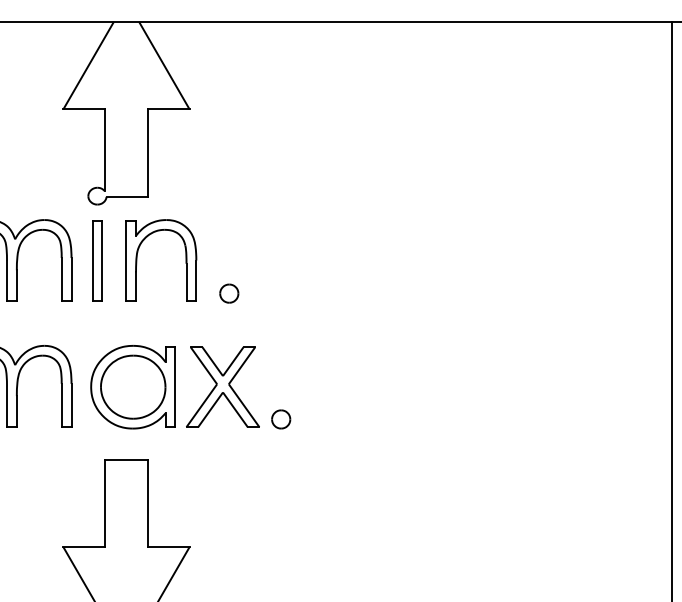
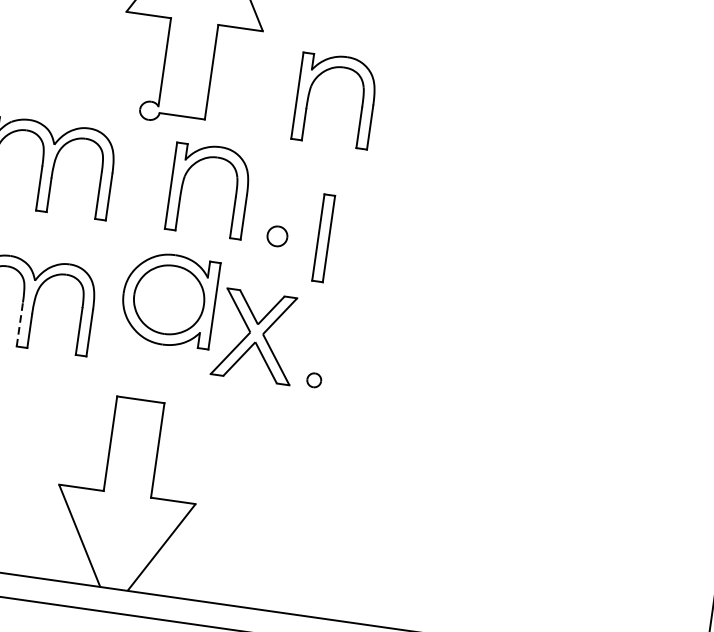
part: (240, 162) -> (309, 96), added
part: (97, 260) -> (323, 237), moved
part: (132, 387) -> (168, 300), moved
line: (7, 406) -> (20, 324), solid -> dashed
part: (281, 419) -> (314, 380), size x0.7

